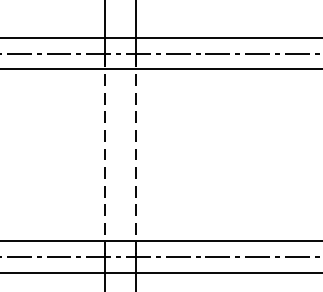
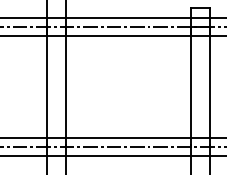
line: (105, 159) -> (47, 89), dashed -> solid
line: (136, 159) -> (65, 89), dashed -> solid

